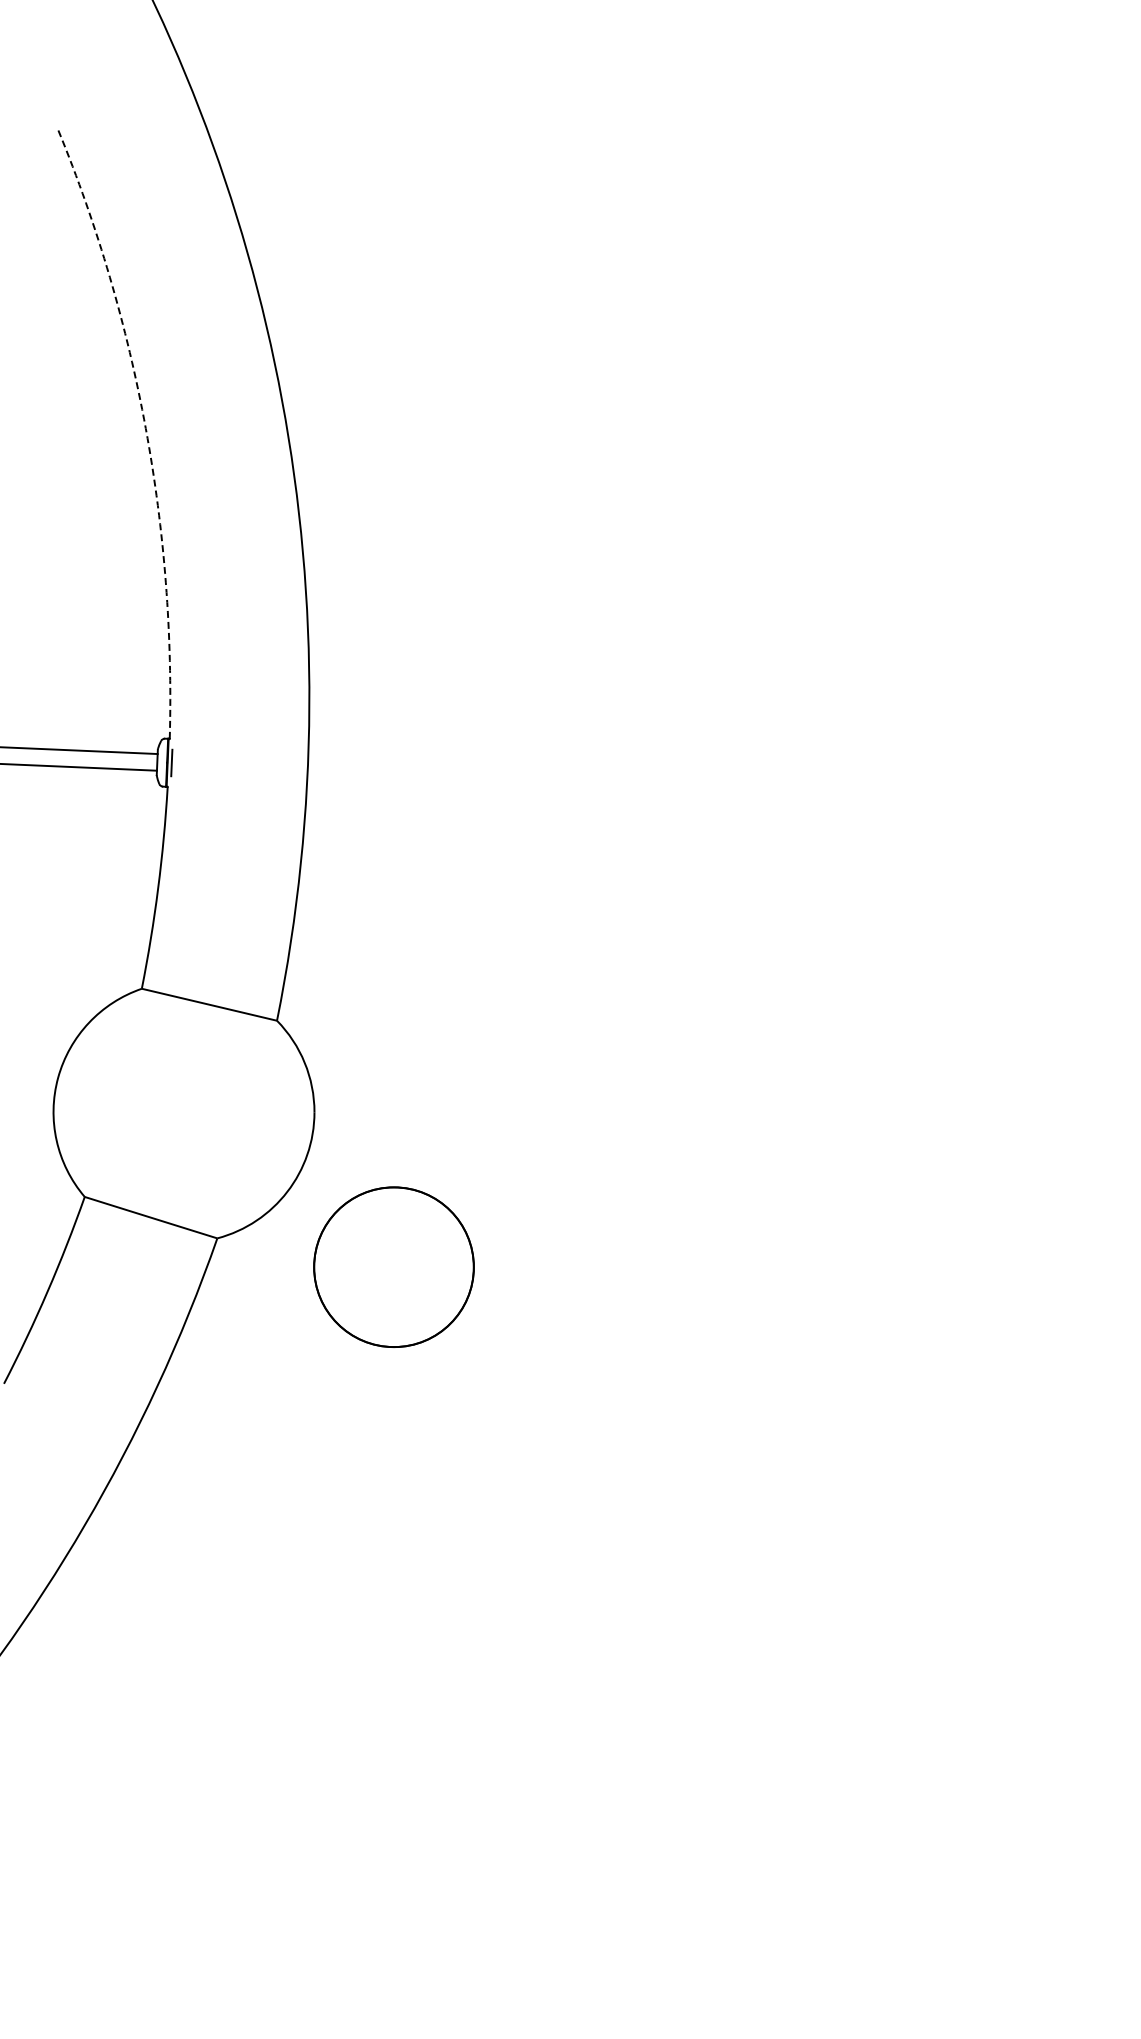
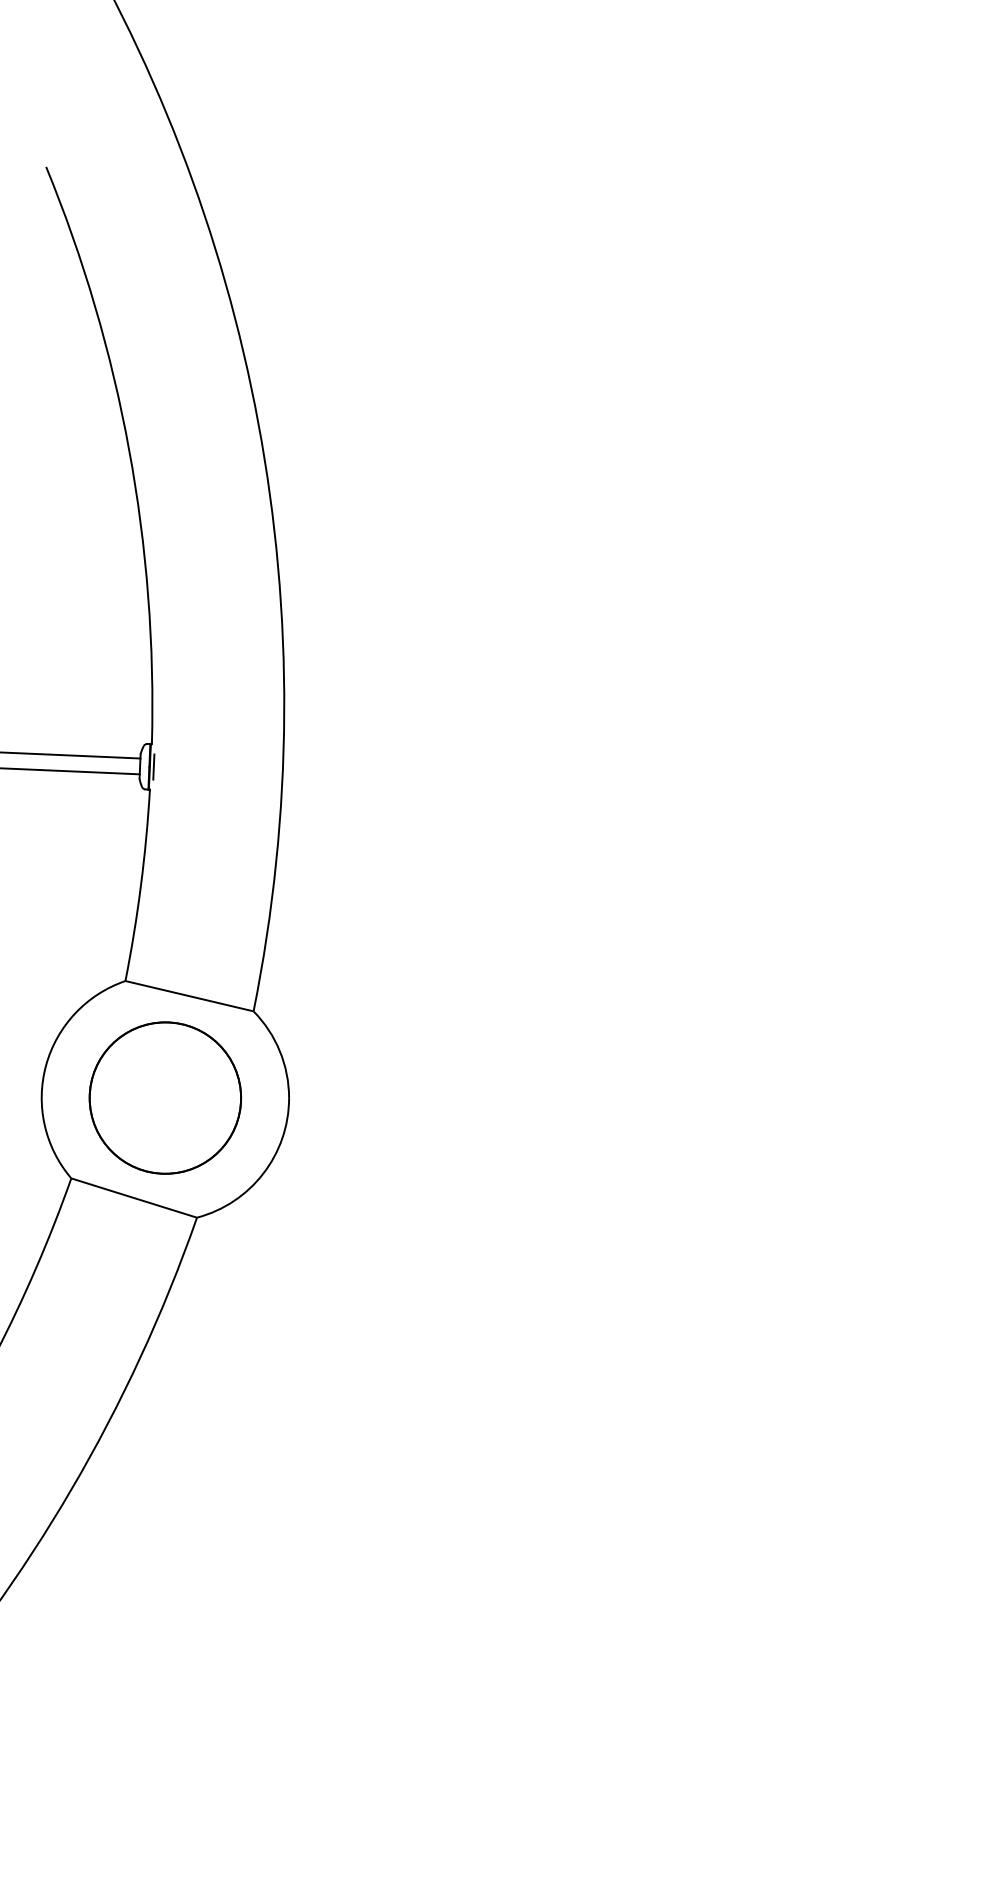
arc: (145, 428) -> (128, 449), dashed -> solid
circle: (393, 1266) -> (164, 1097), moved

